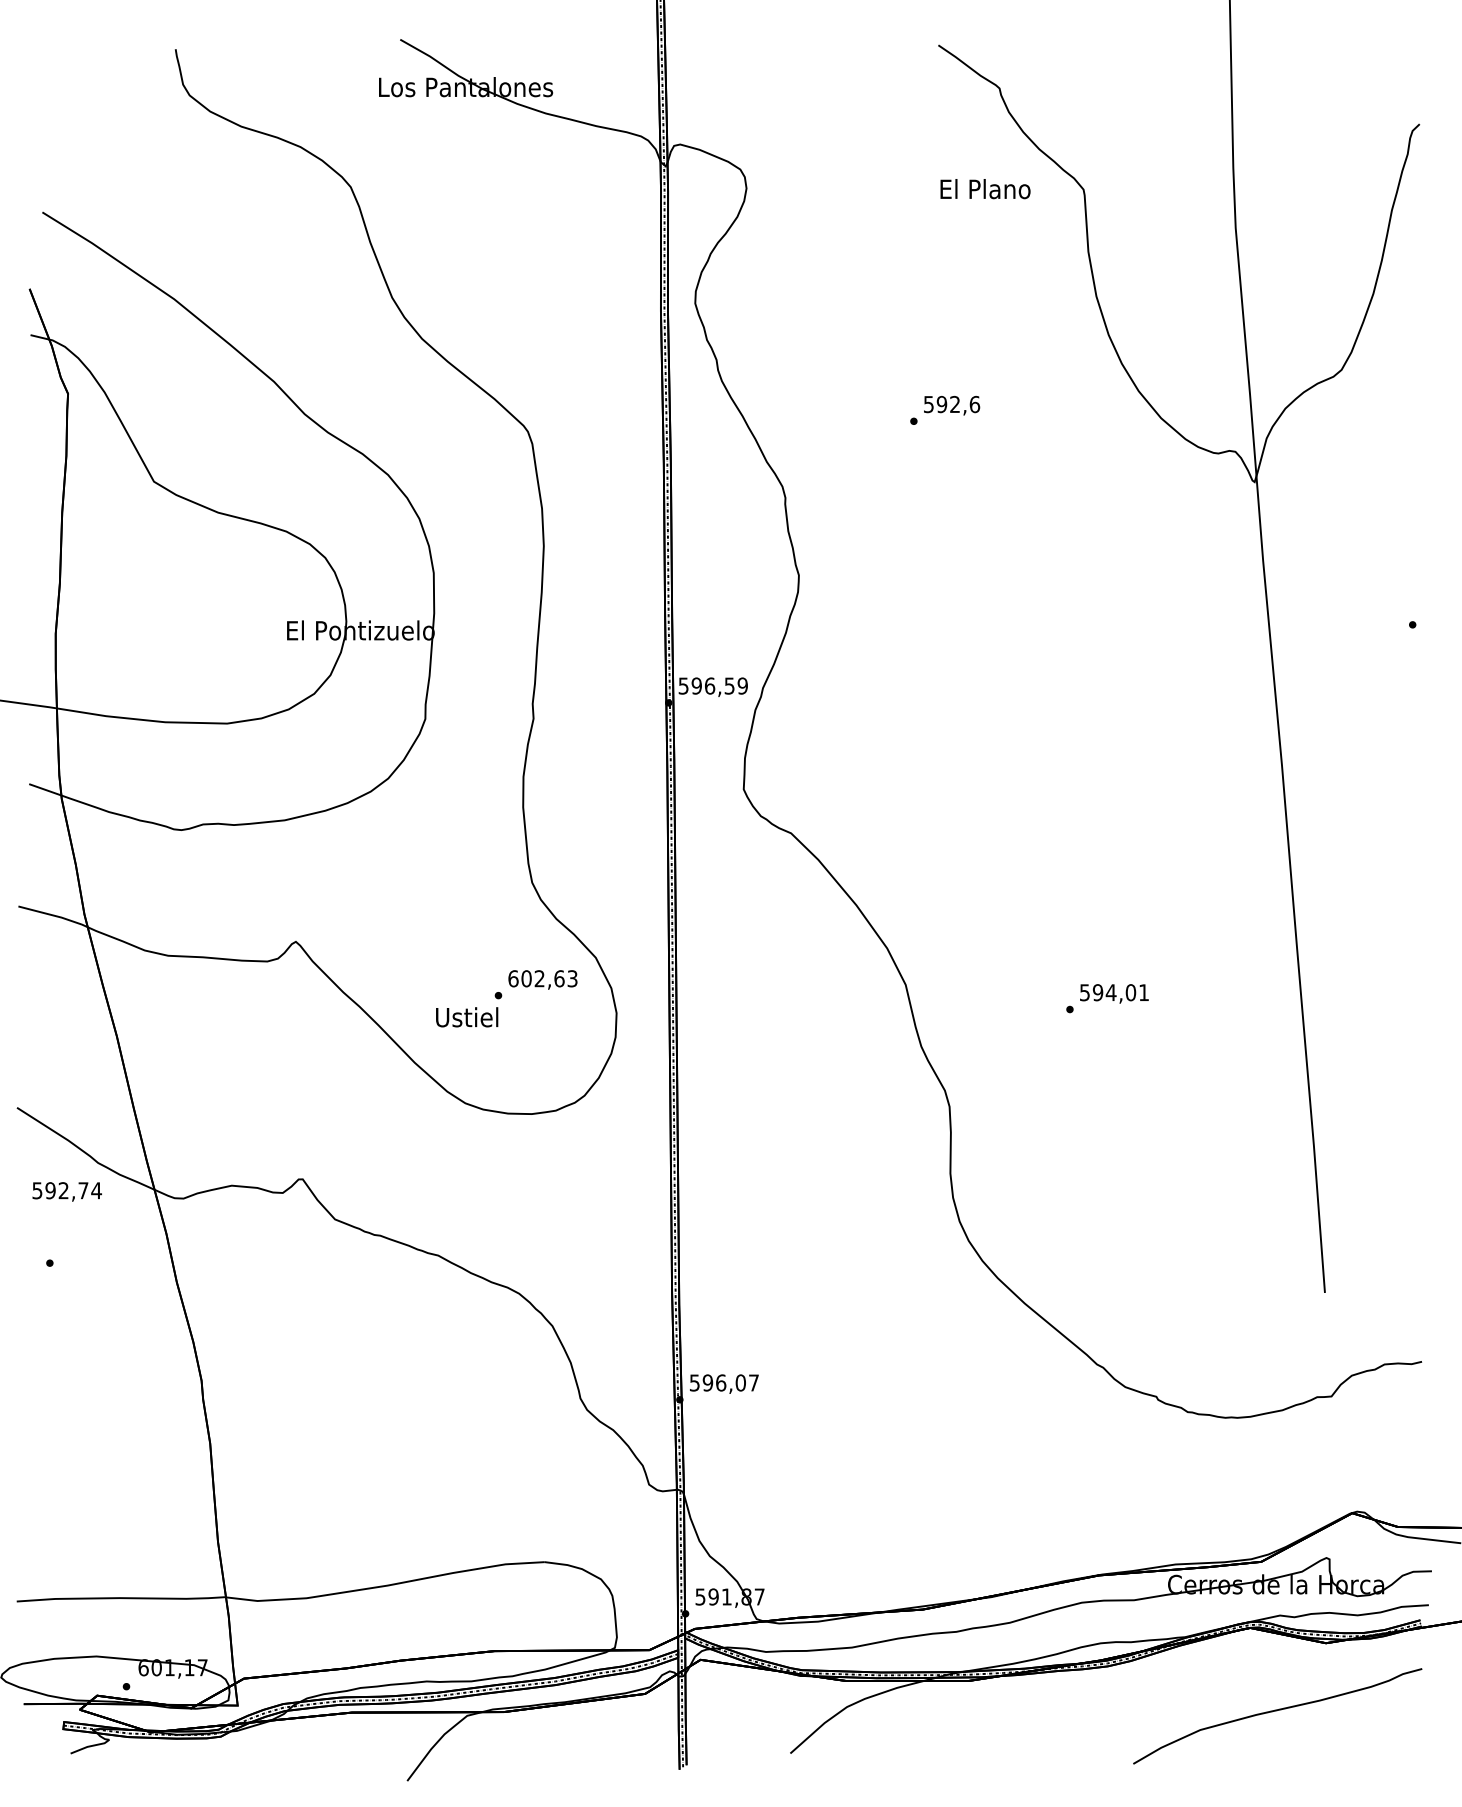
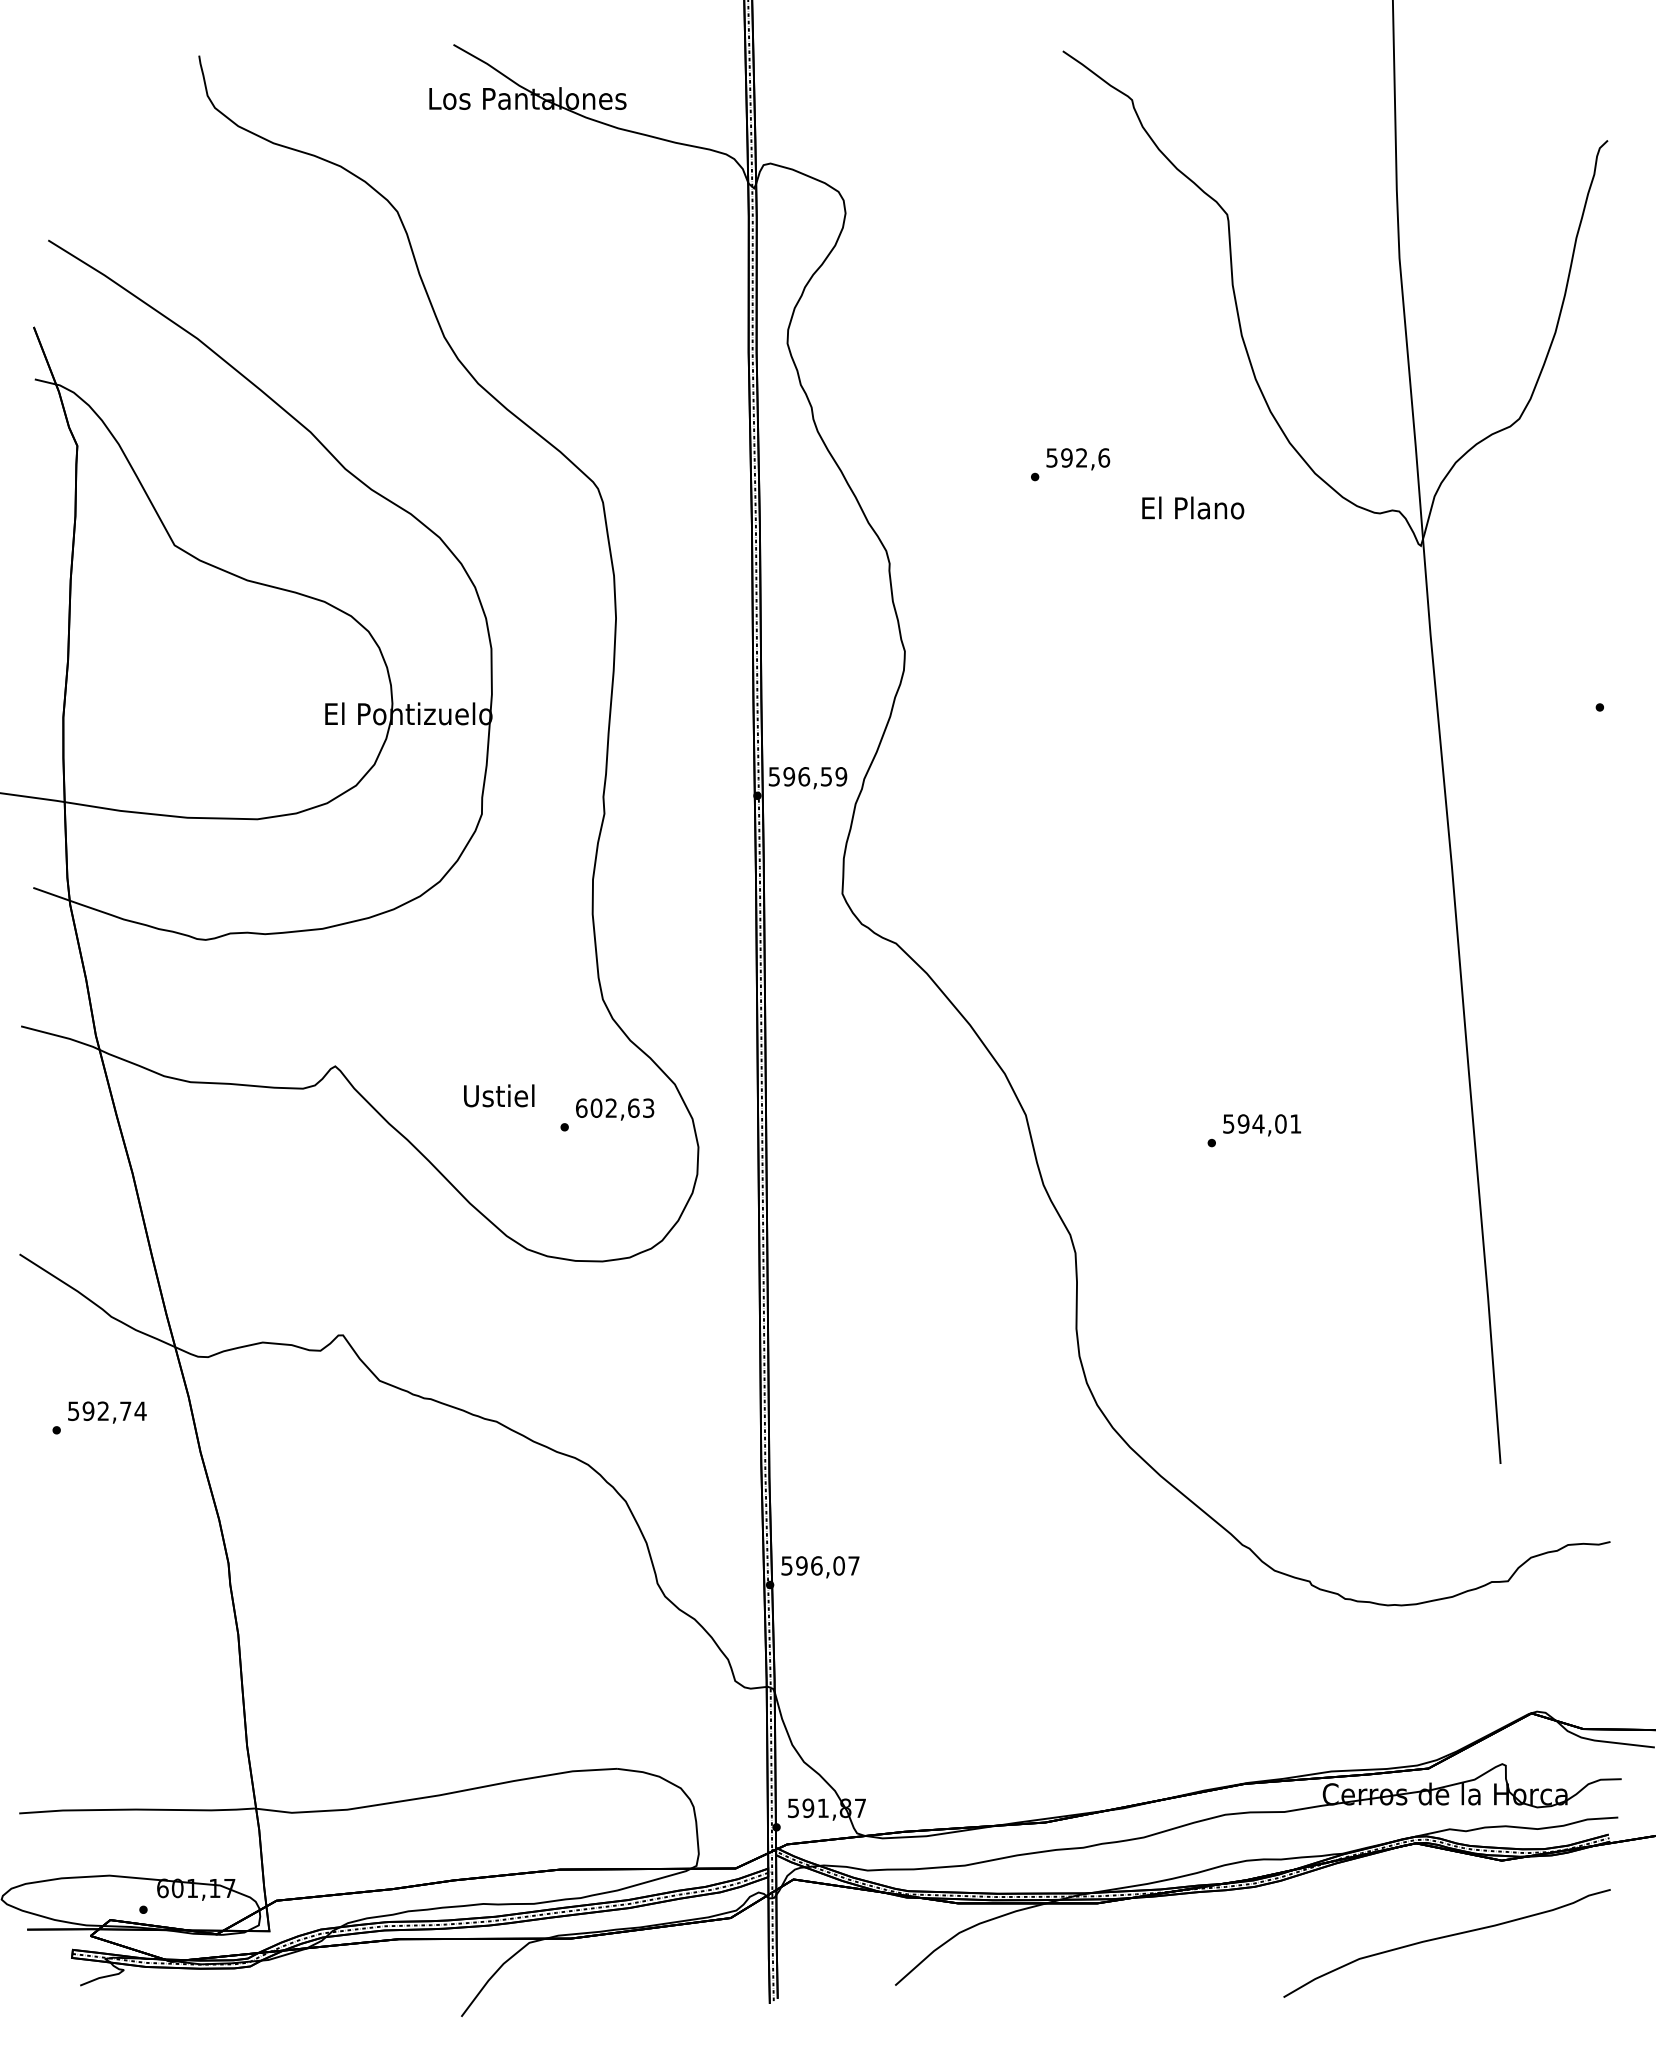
text: (985, 188) -> (1193, 507), moved
text: (467, 1016) -> (499, 1095), moved
text: (67, 1191) -> (107, 1412), moved

